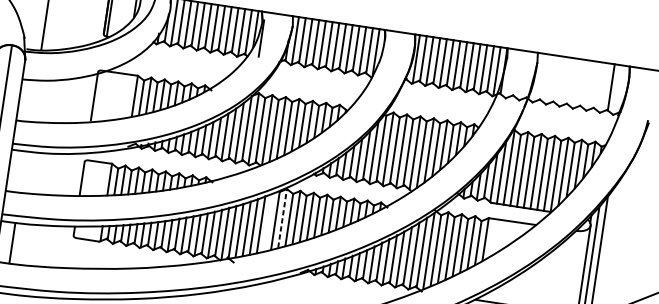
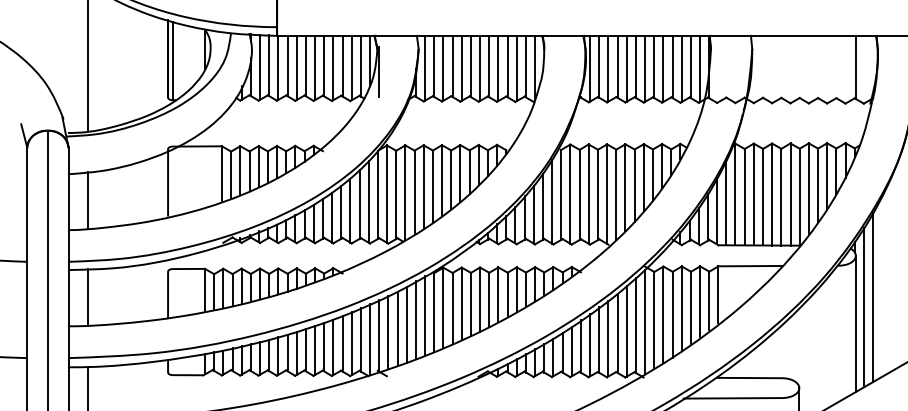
line: (33, 100) -> (87, 200), added
line: (22, 171) -> (87, 297), added
line: (282, 218) -> (443, 307), dashed -> solid
line: (268, 222) -> (425, 315), added

